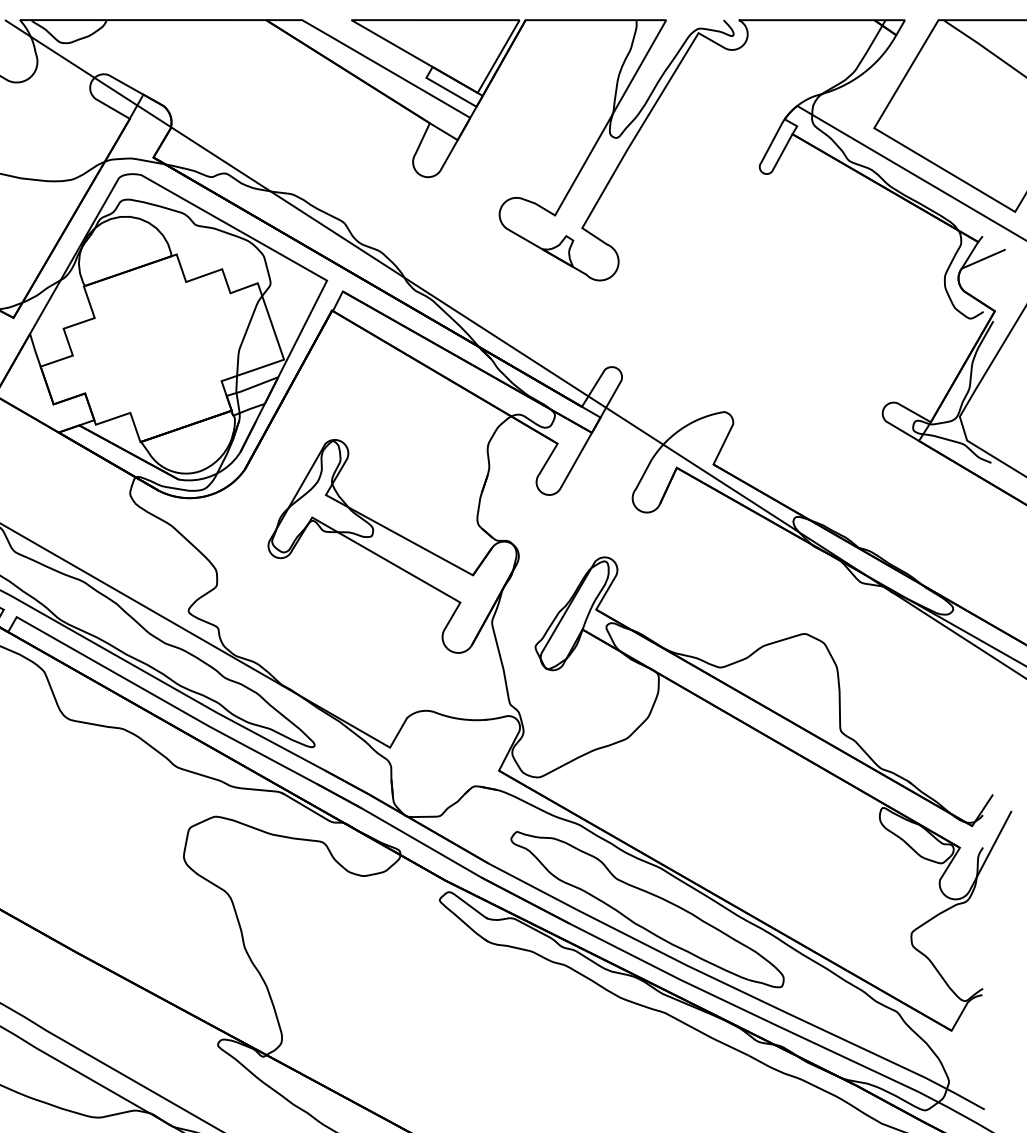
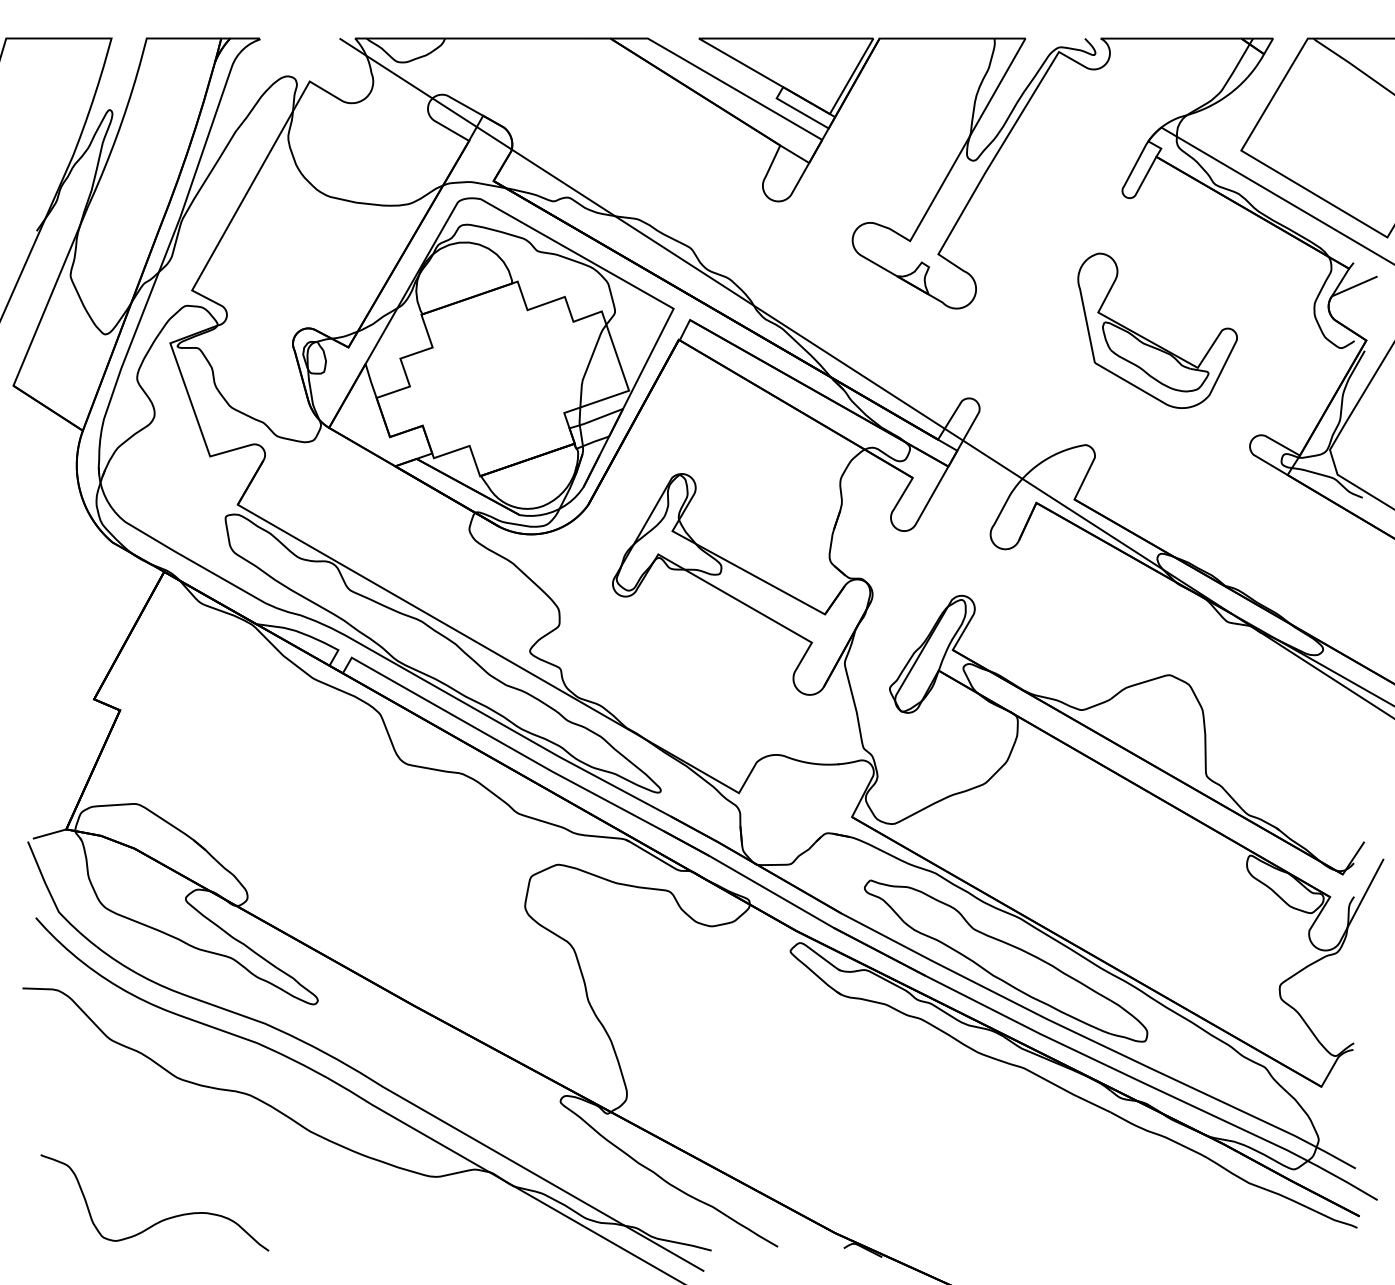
part: (785, 310) -> (1149, 339), added

